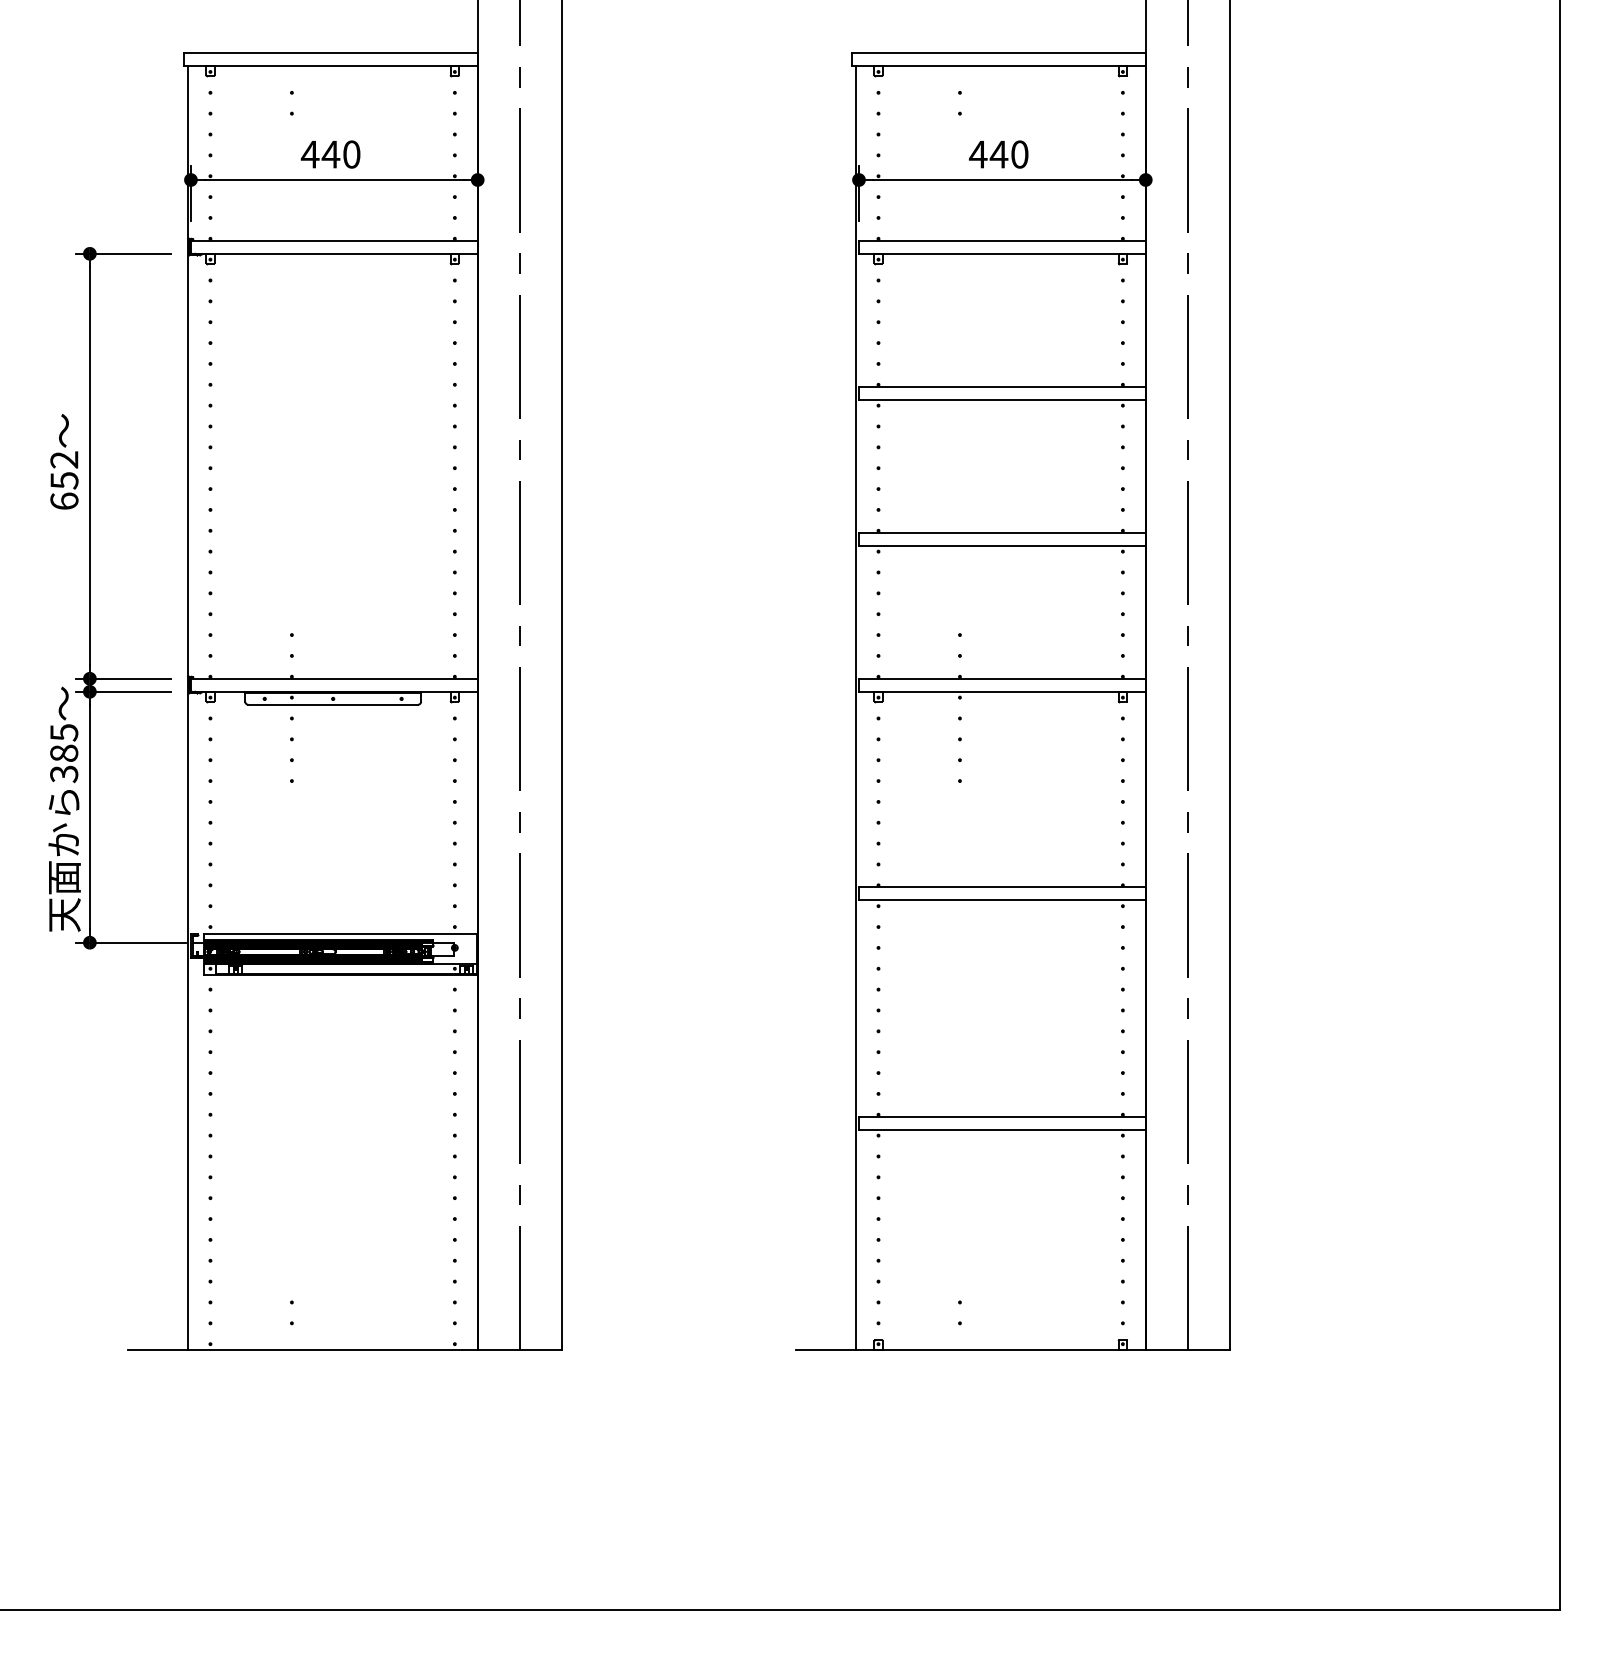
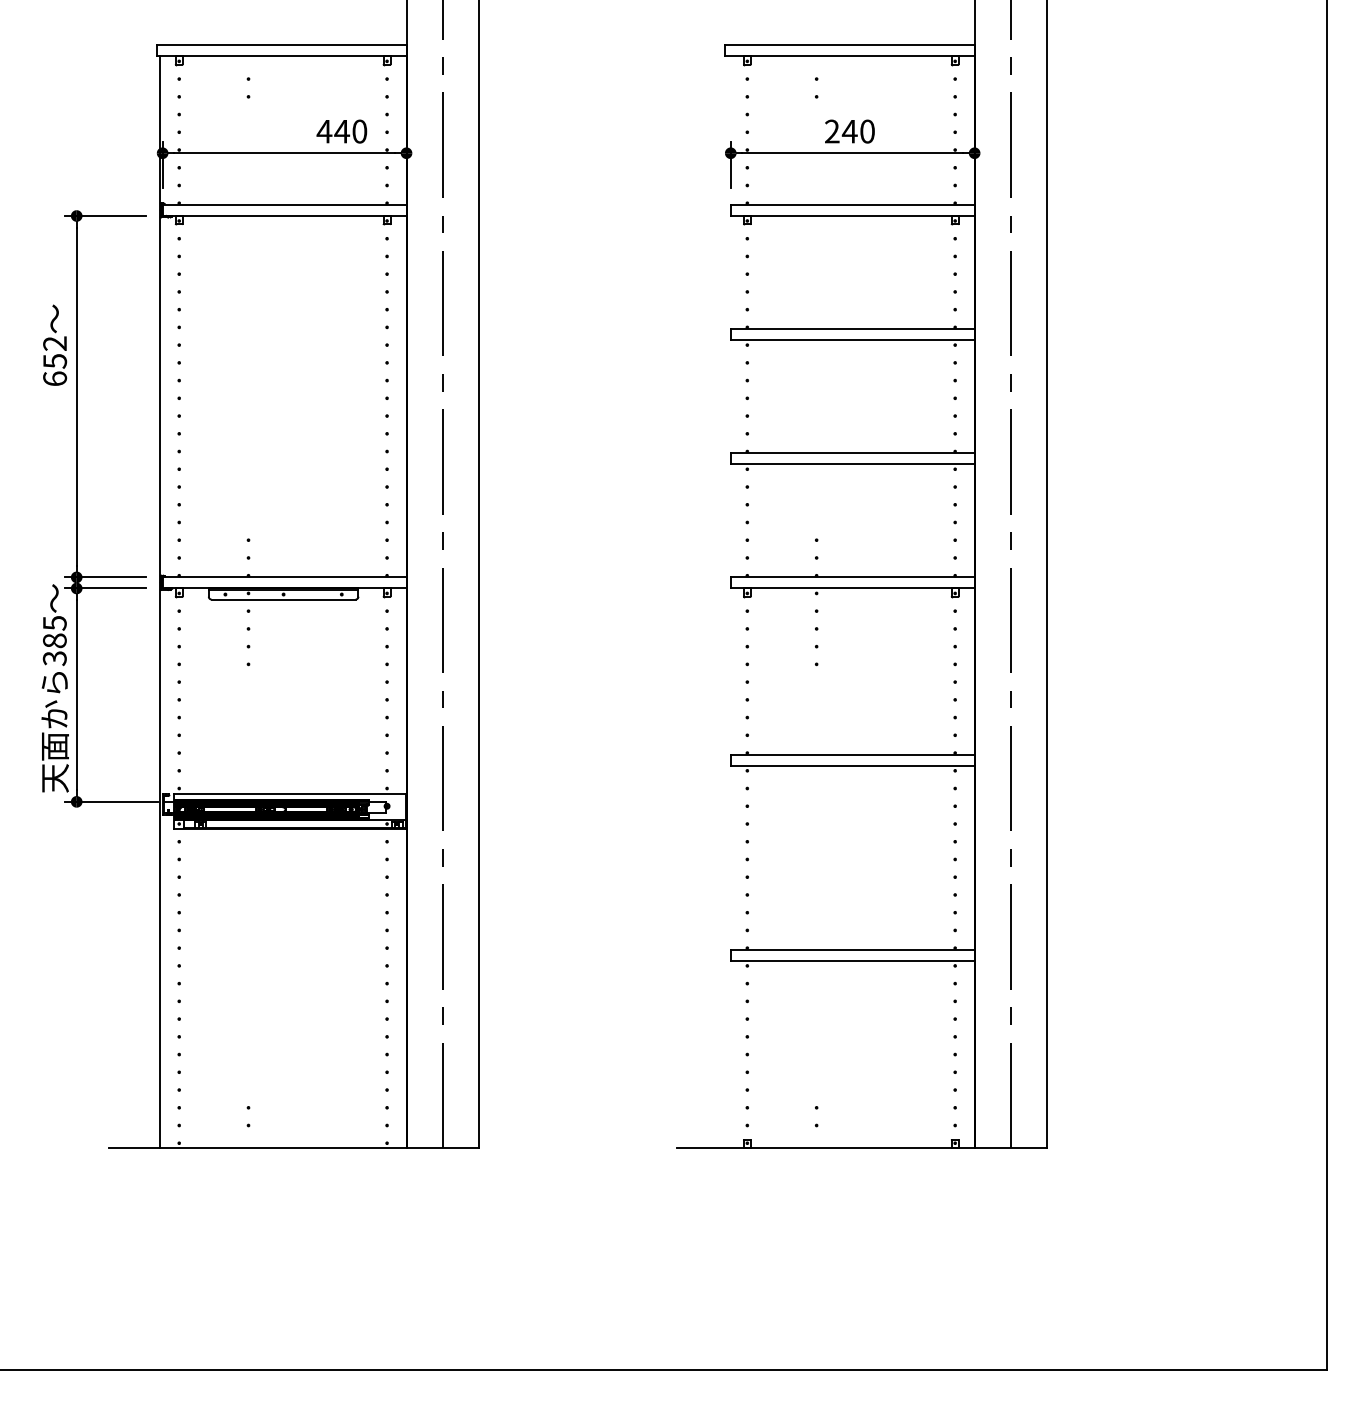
text: (330, 154) -> (341, 131), moved
text: (977, 154) -> (831, 131), 440 -> 240
text: (64, 461) -> (55, 345), moved
line: (855, 708) -> (727, 602), removed

